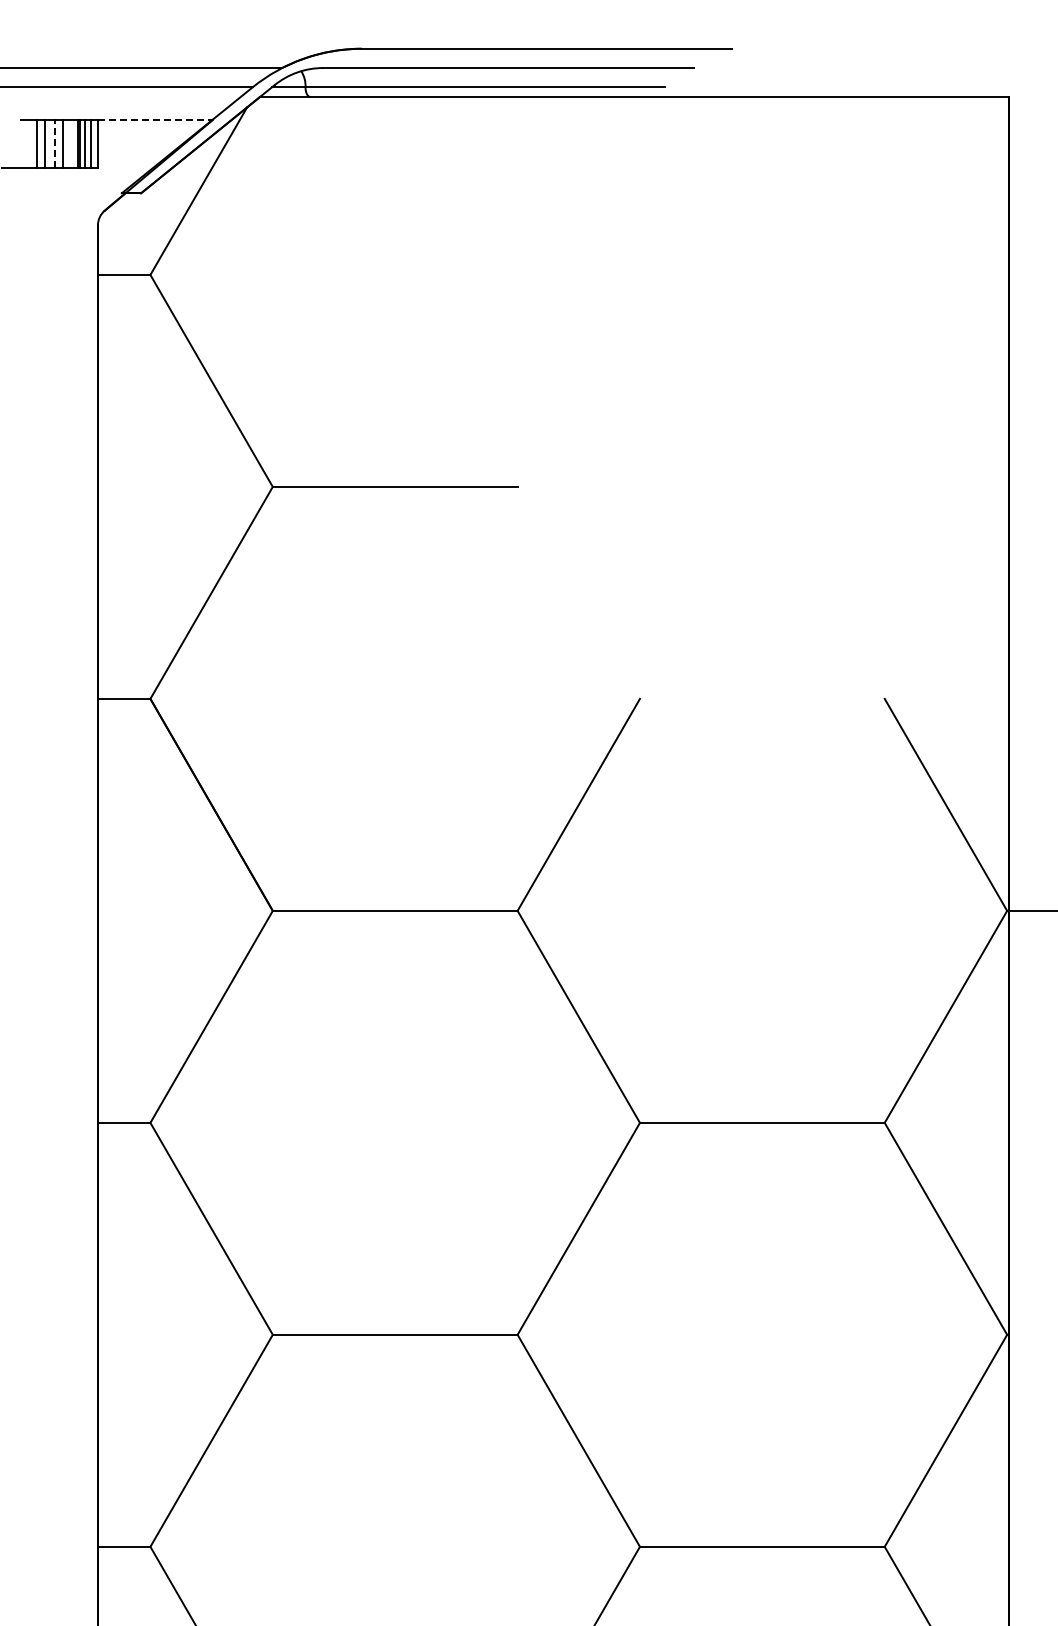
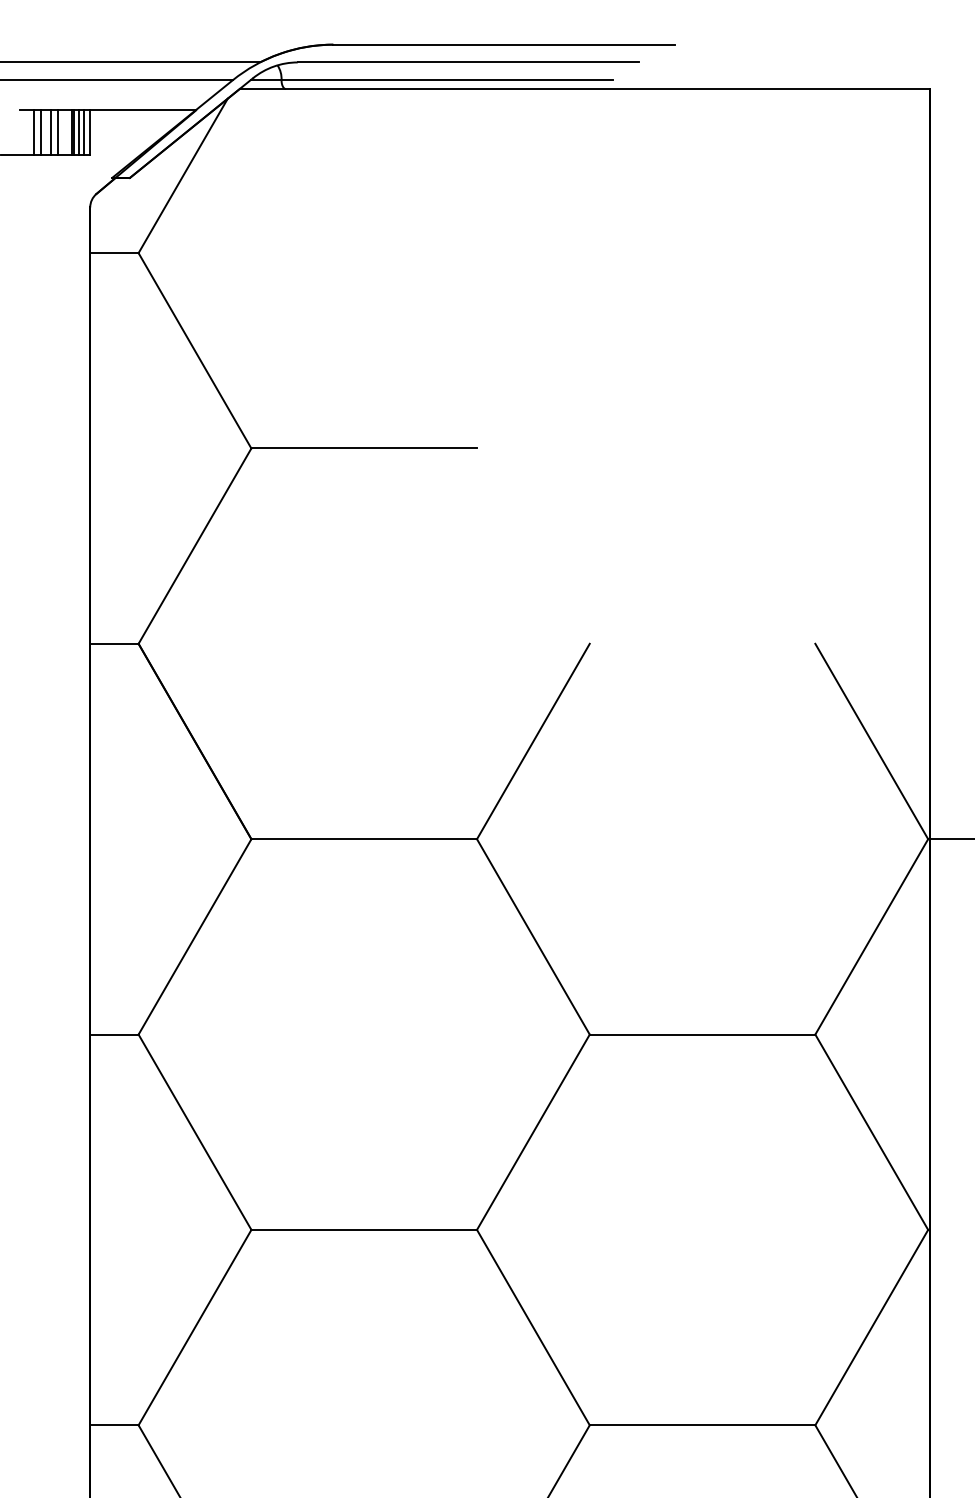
line: (155, 120) -> (143, 110), dashed -> solid
line: (54, 143) -> (50, 131), dashed -> solid

